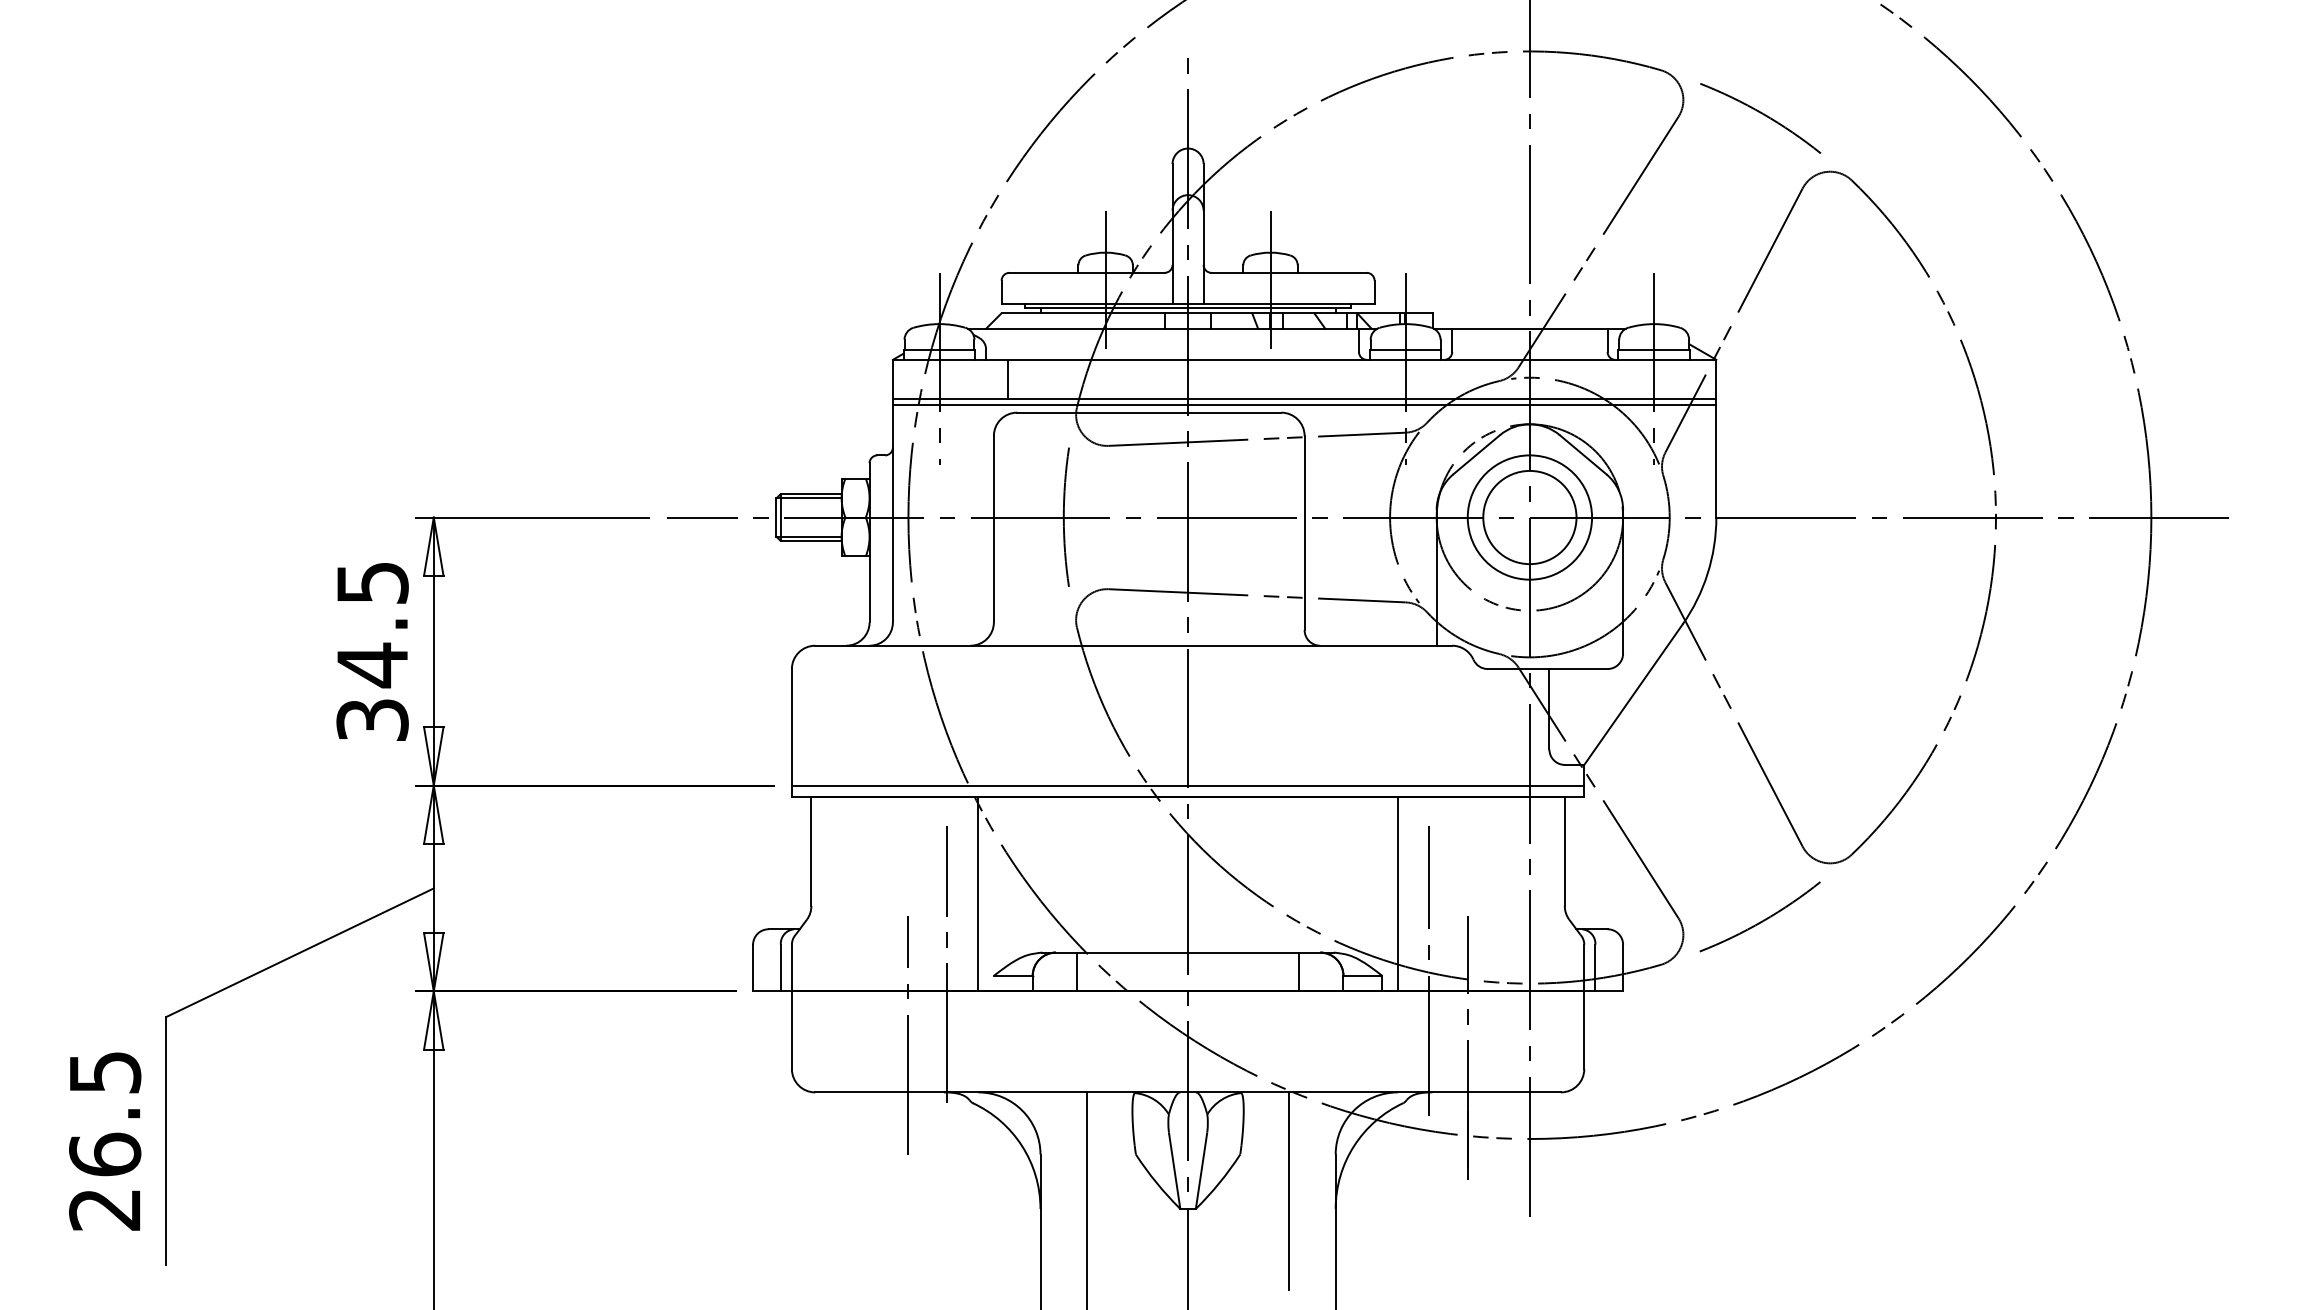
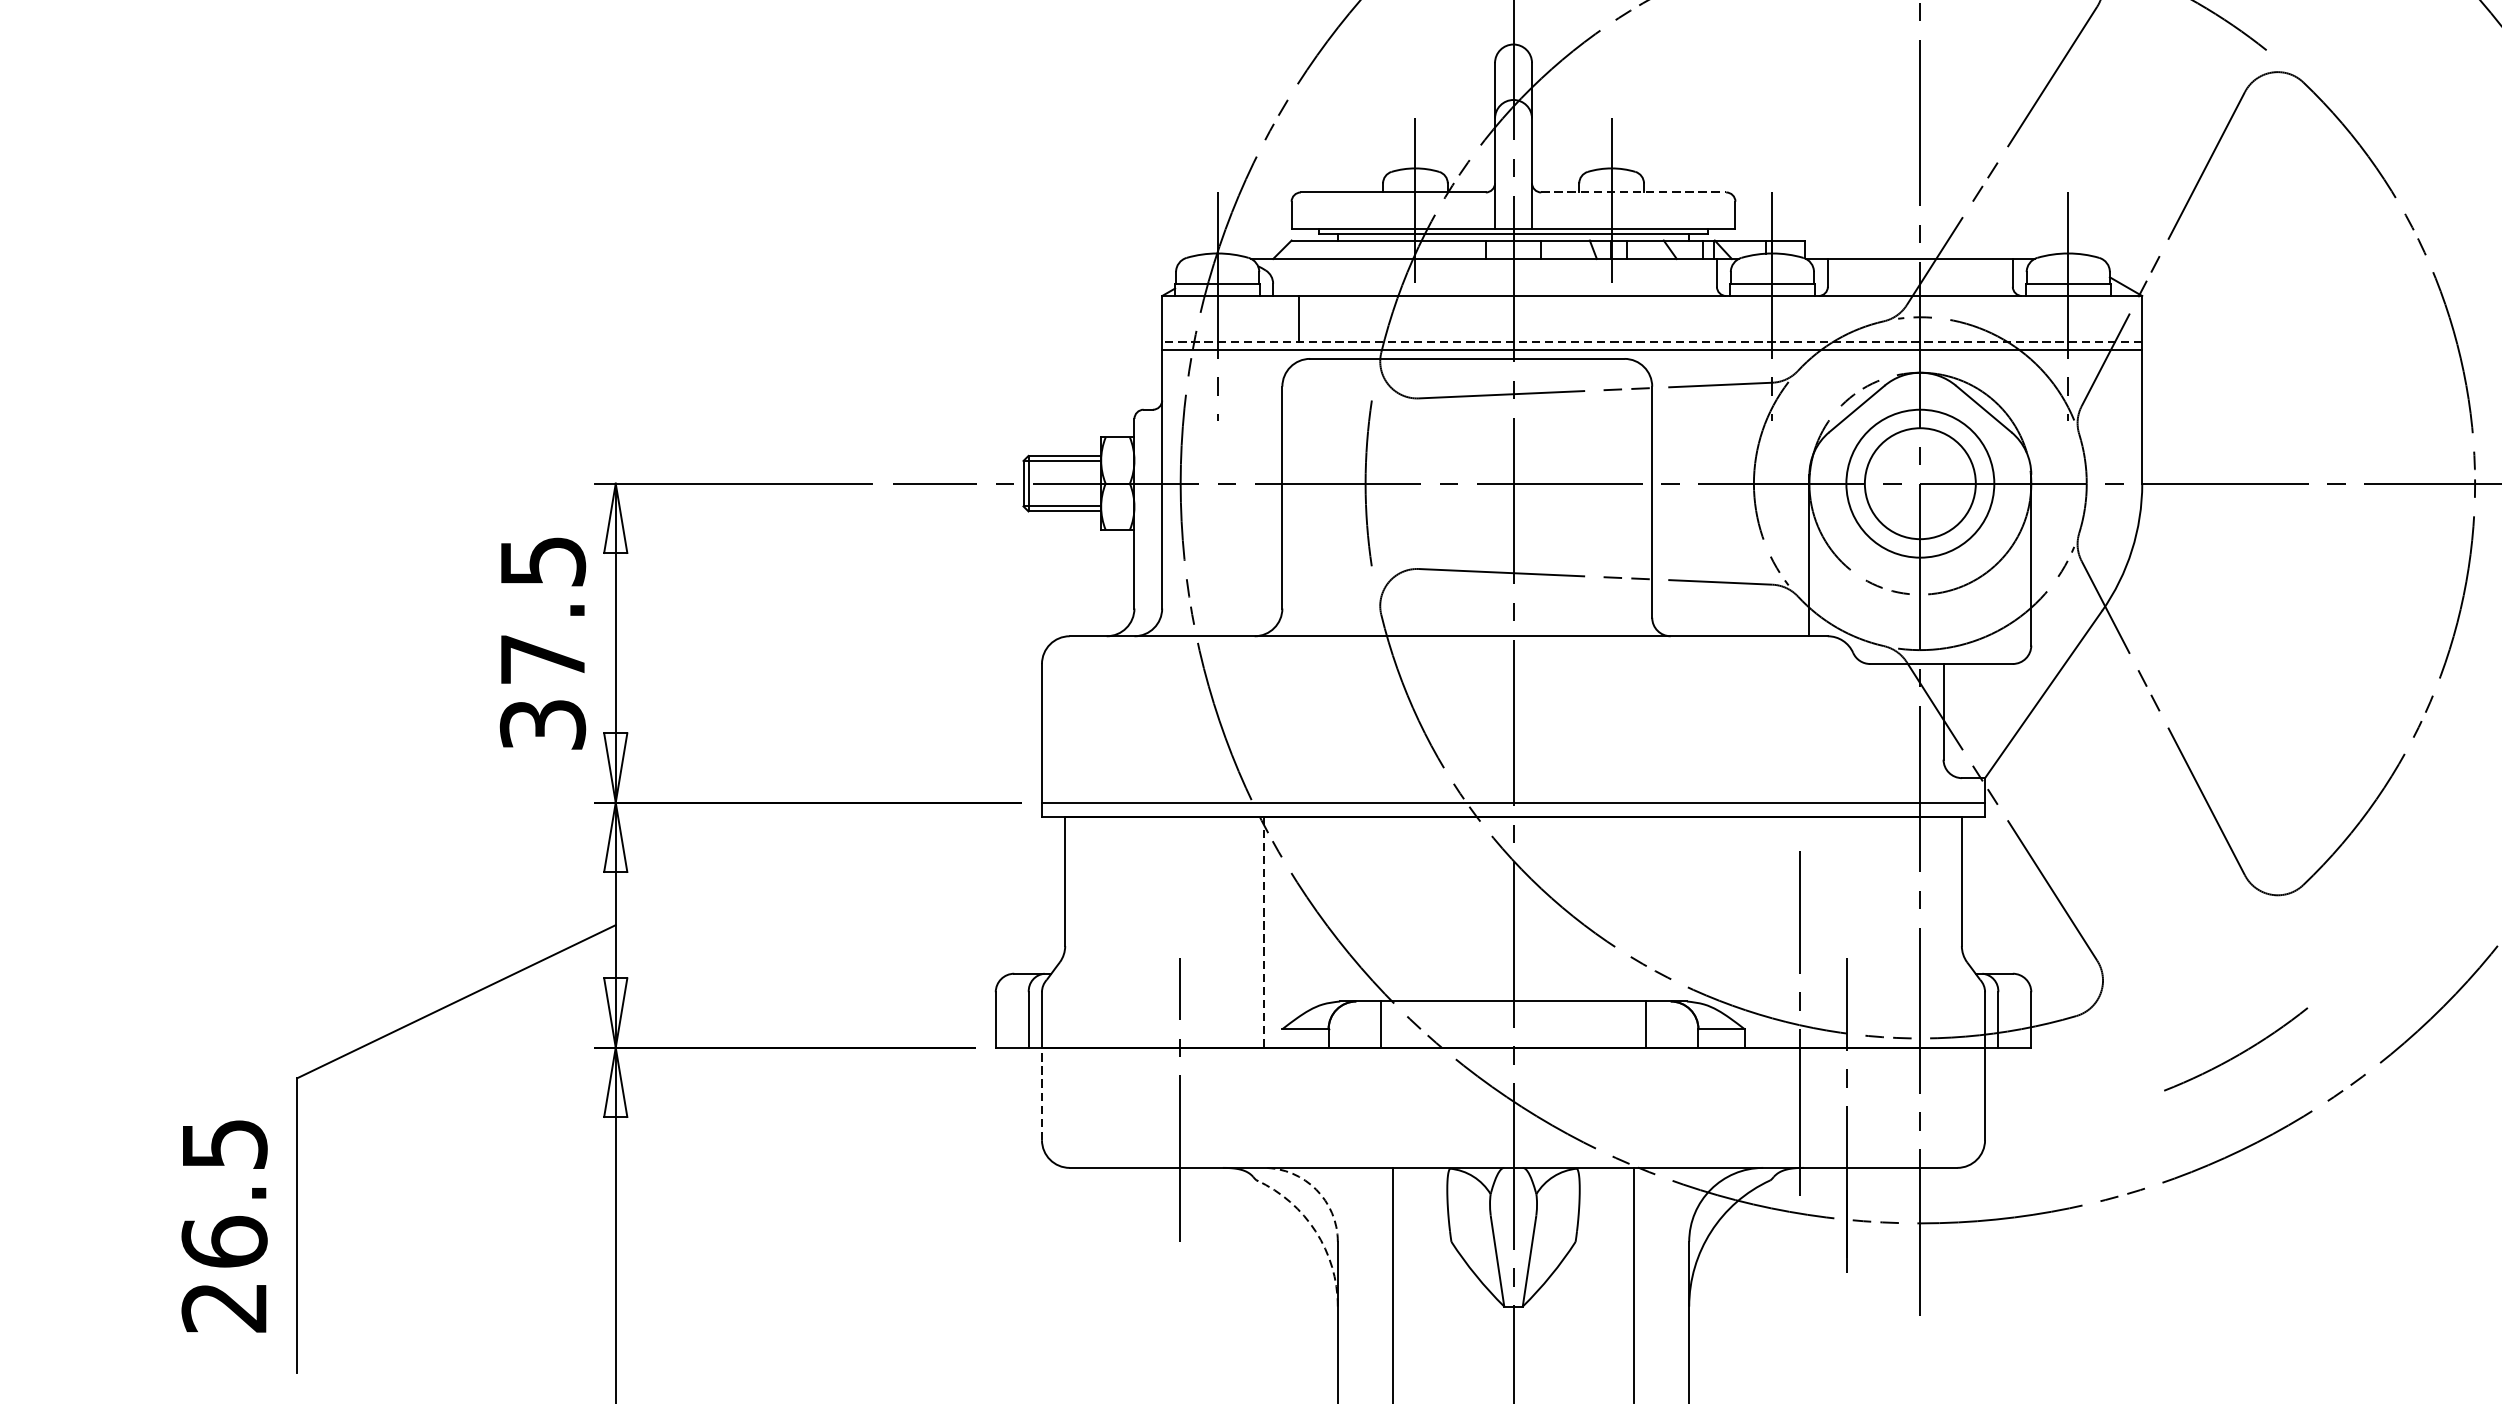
line: (1289, 272) -> (1634, 192), solid -> dashed
line: (1304, 398) -> (1652, 342), solid -> dashed
text: (372, 665) -> (542, 659), 34.5 -> 37.5
line: (978, 894) -> (1264, 932), solid -> dashed
line: (1397, 894) -> (1762, 932), removed
arc: (1763, 919) -> (2240, 1052), moved
line: (947, 964) -> (1227, 1015), removed
line: (791, 1030) -> (1041, 1094), solid -> dashed
arc: (1022, 1110) -> (1316, 1189), solid -> dashed
arc: (1022, 1145) -> (1316, 1231), solid -> dashed

